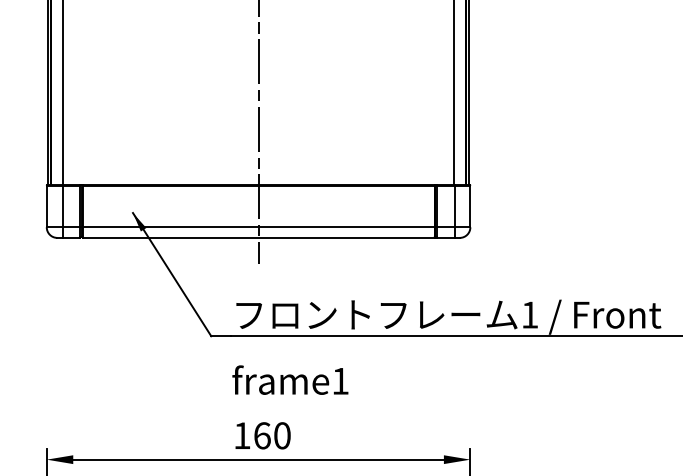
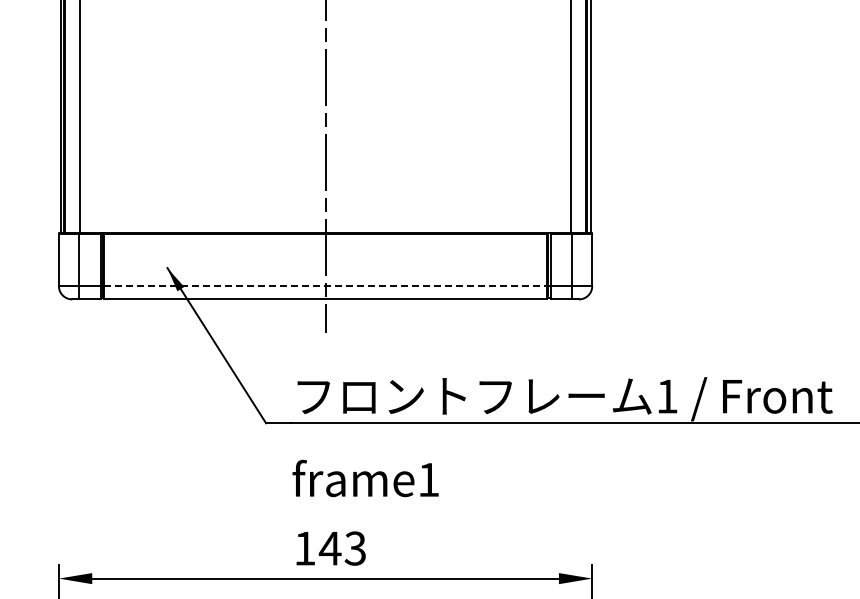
line: (258, 227) -> (325, 286), solid -> dashed
text: (272, 435) -> (342, 548), 160 -> 143

